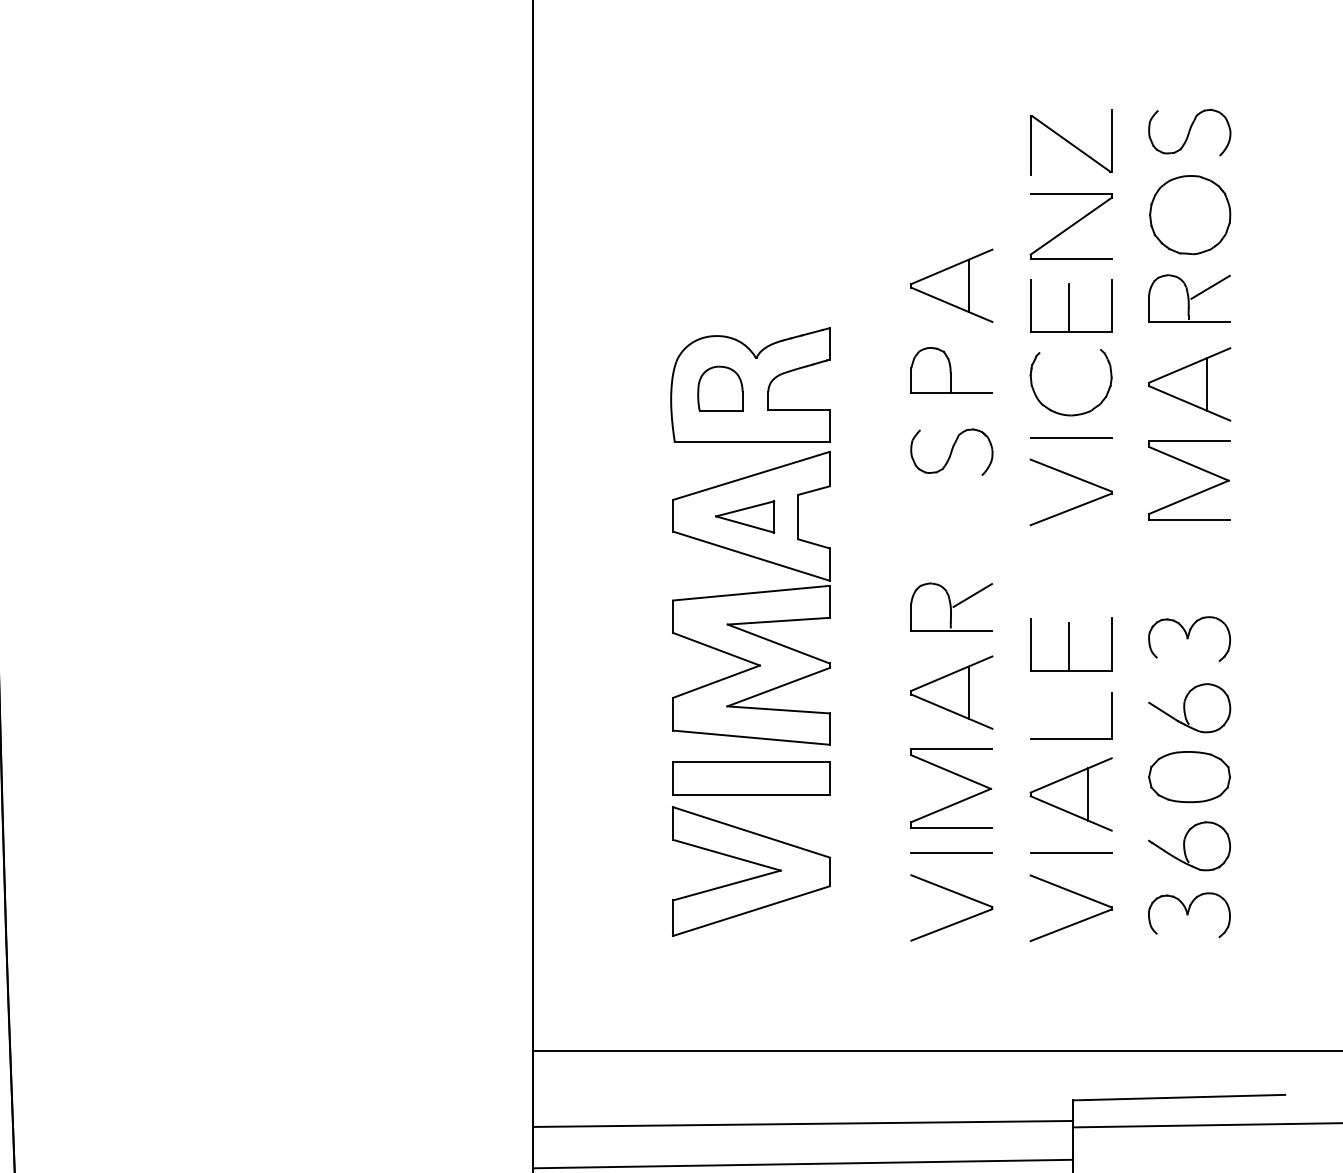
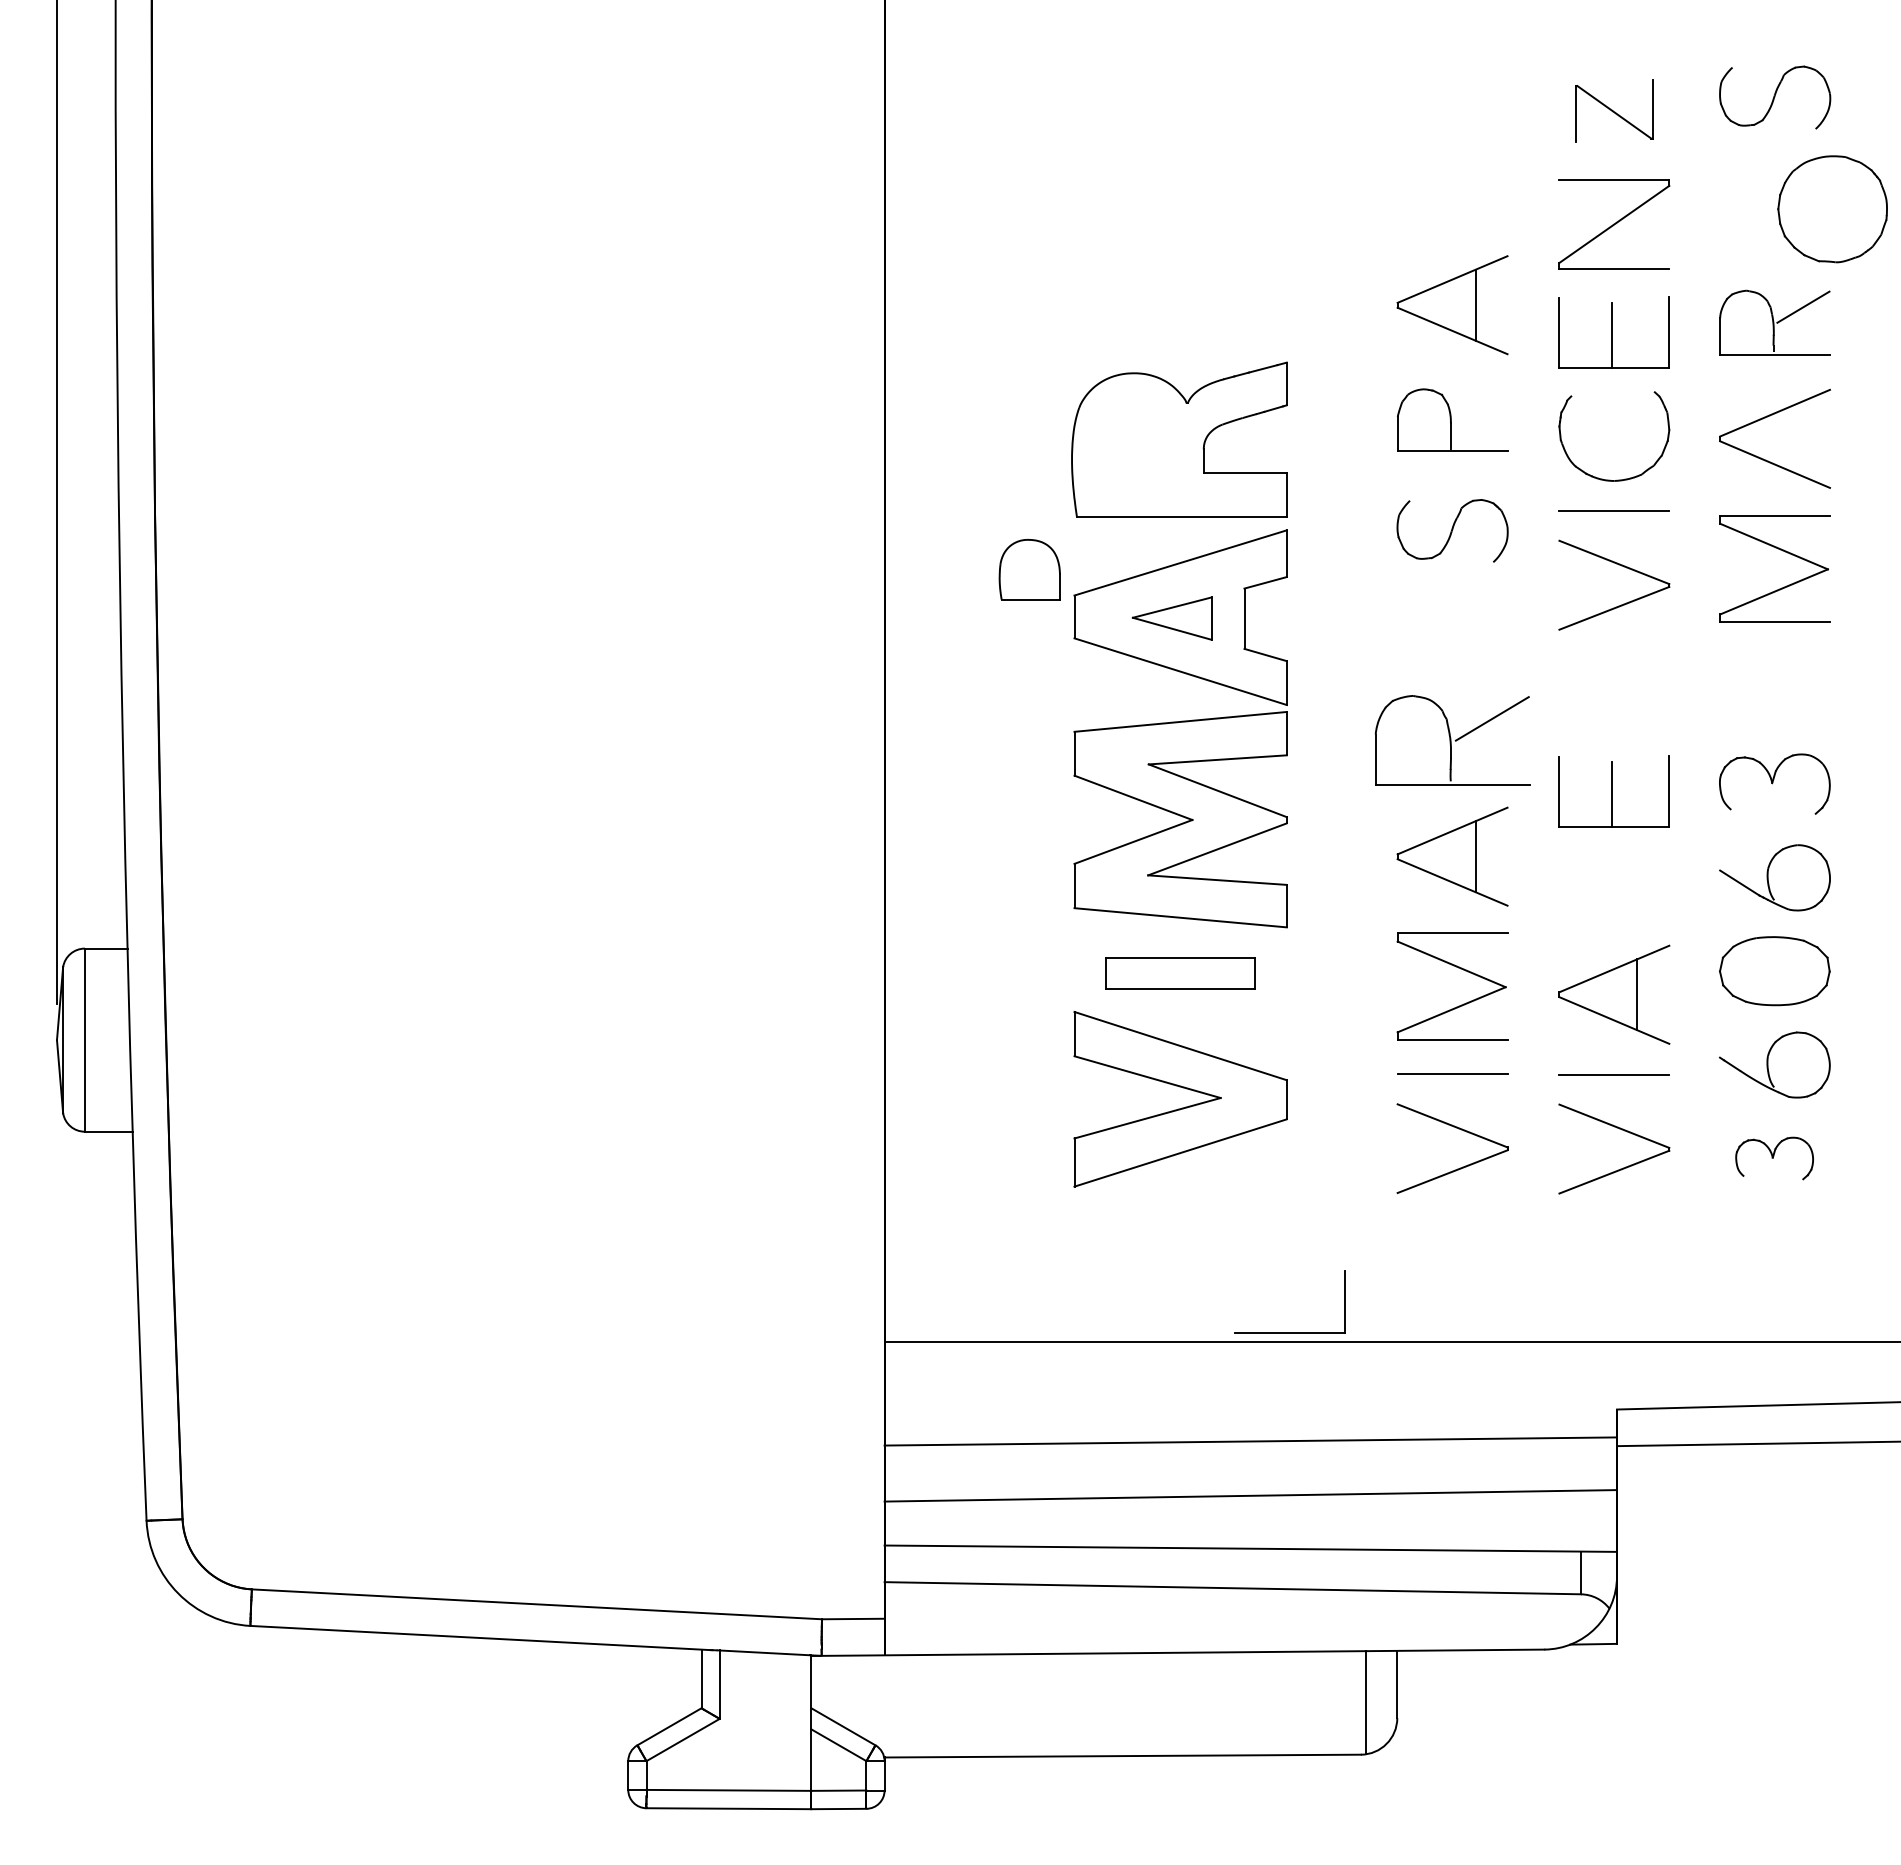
part: (1070, 142) -> (1613, 110), size x0.7
part: (1190, 215) -> (1832, 209), moved
line: (1207, 384) -> (1798, 438), removed
part: (720, 388) -> (1029, 569), moved
part: (951, 606) -> (1452, 740), size x1.4
part: (1070, 738) -> (1289, 1332), moved
part: (751, 778) -> (1180, 973), size x0.7
part: (1189, 915) -> (1774, 1158), size x0.7

